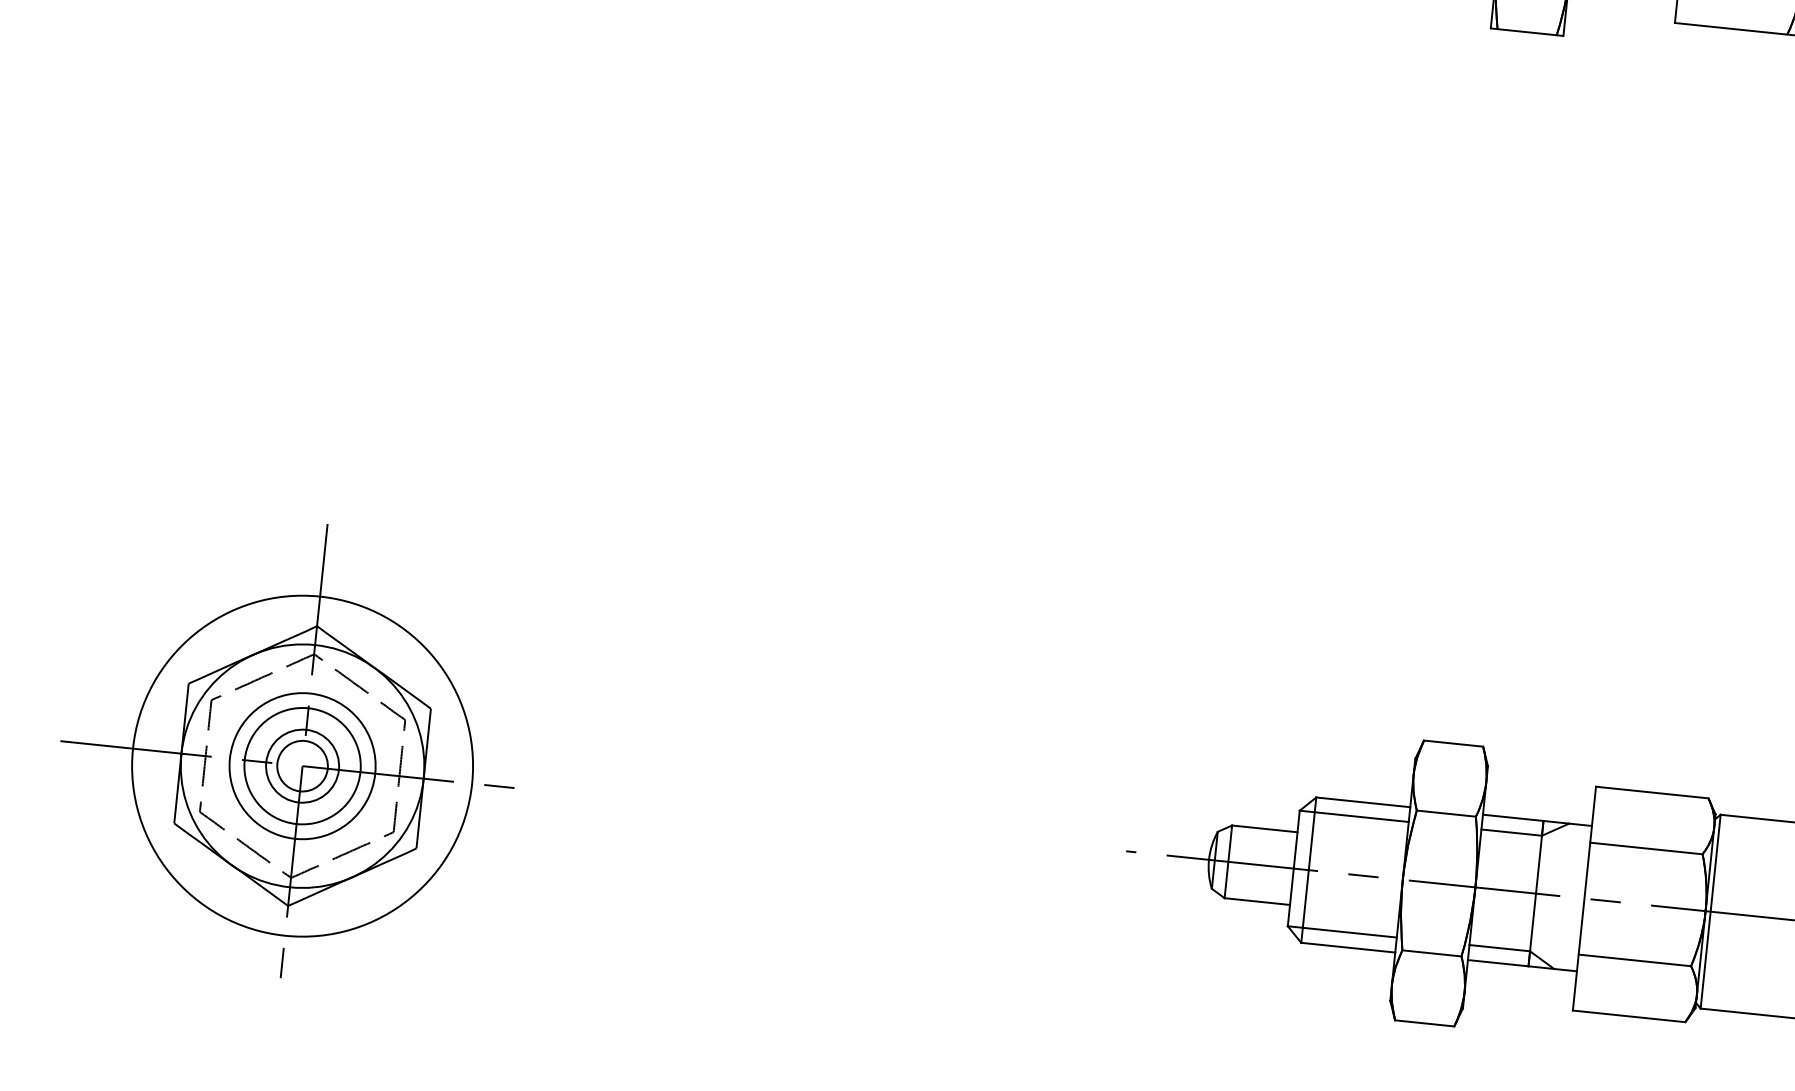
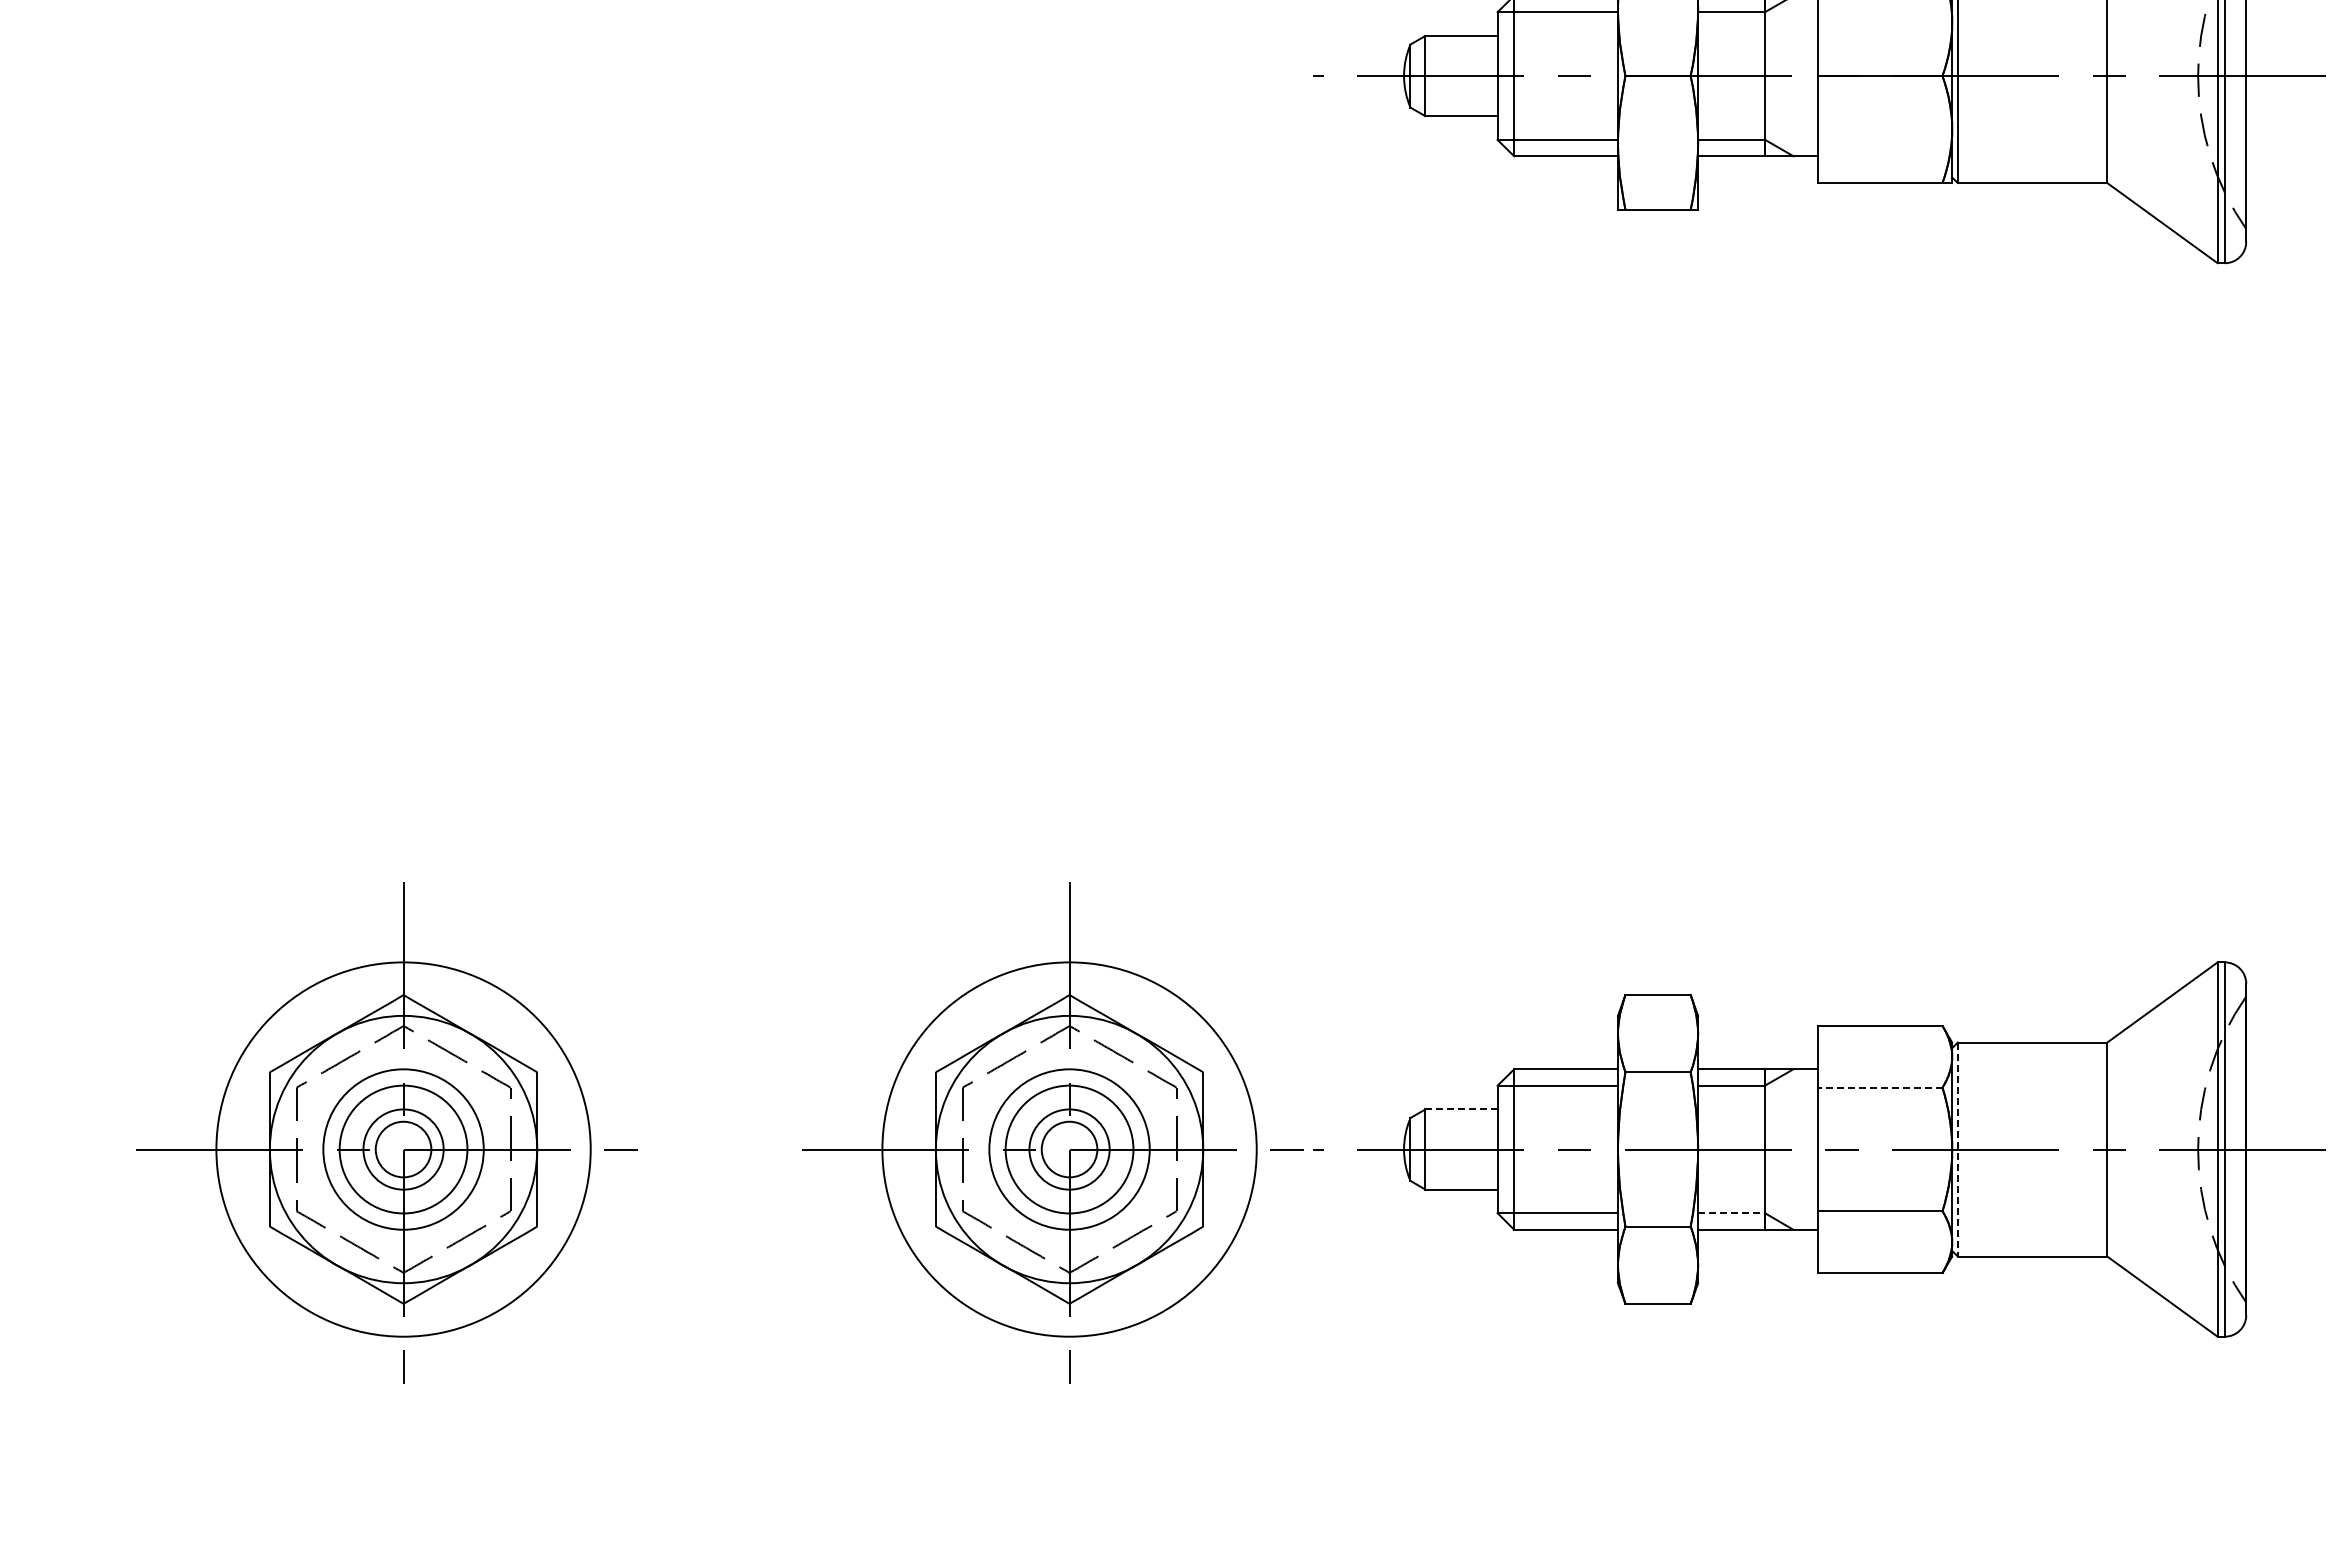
part: (892, 811) -> (1052, 1132), added
line: (1264, 828) -> (1461, 1109), solid -> dashed
line: (1646, 848) -> (1880, 1087), solid -> dashed
line: (1710, 911) -> (1957, 1149), solid -> dashed
line: (1500, 948) -> (1732, 1213), solid -> dashed

